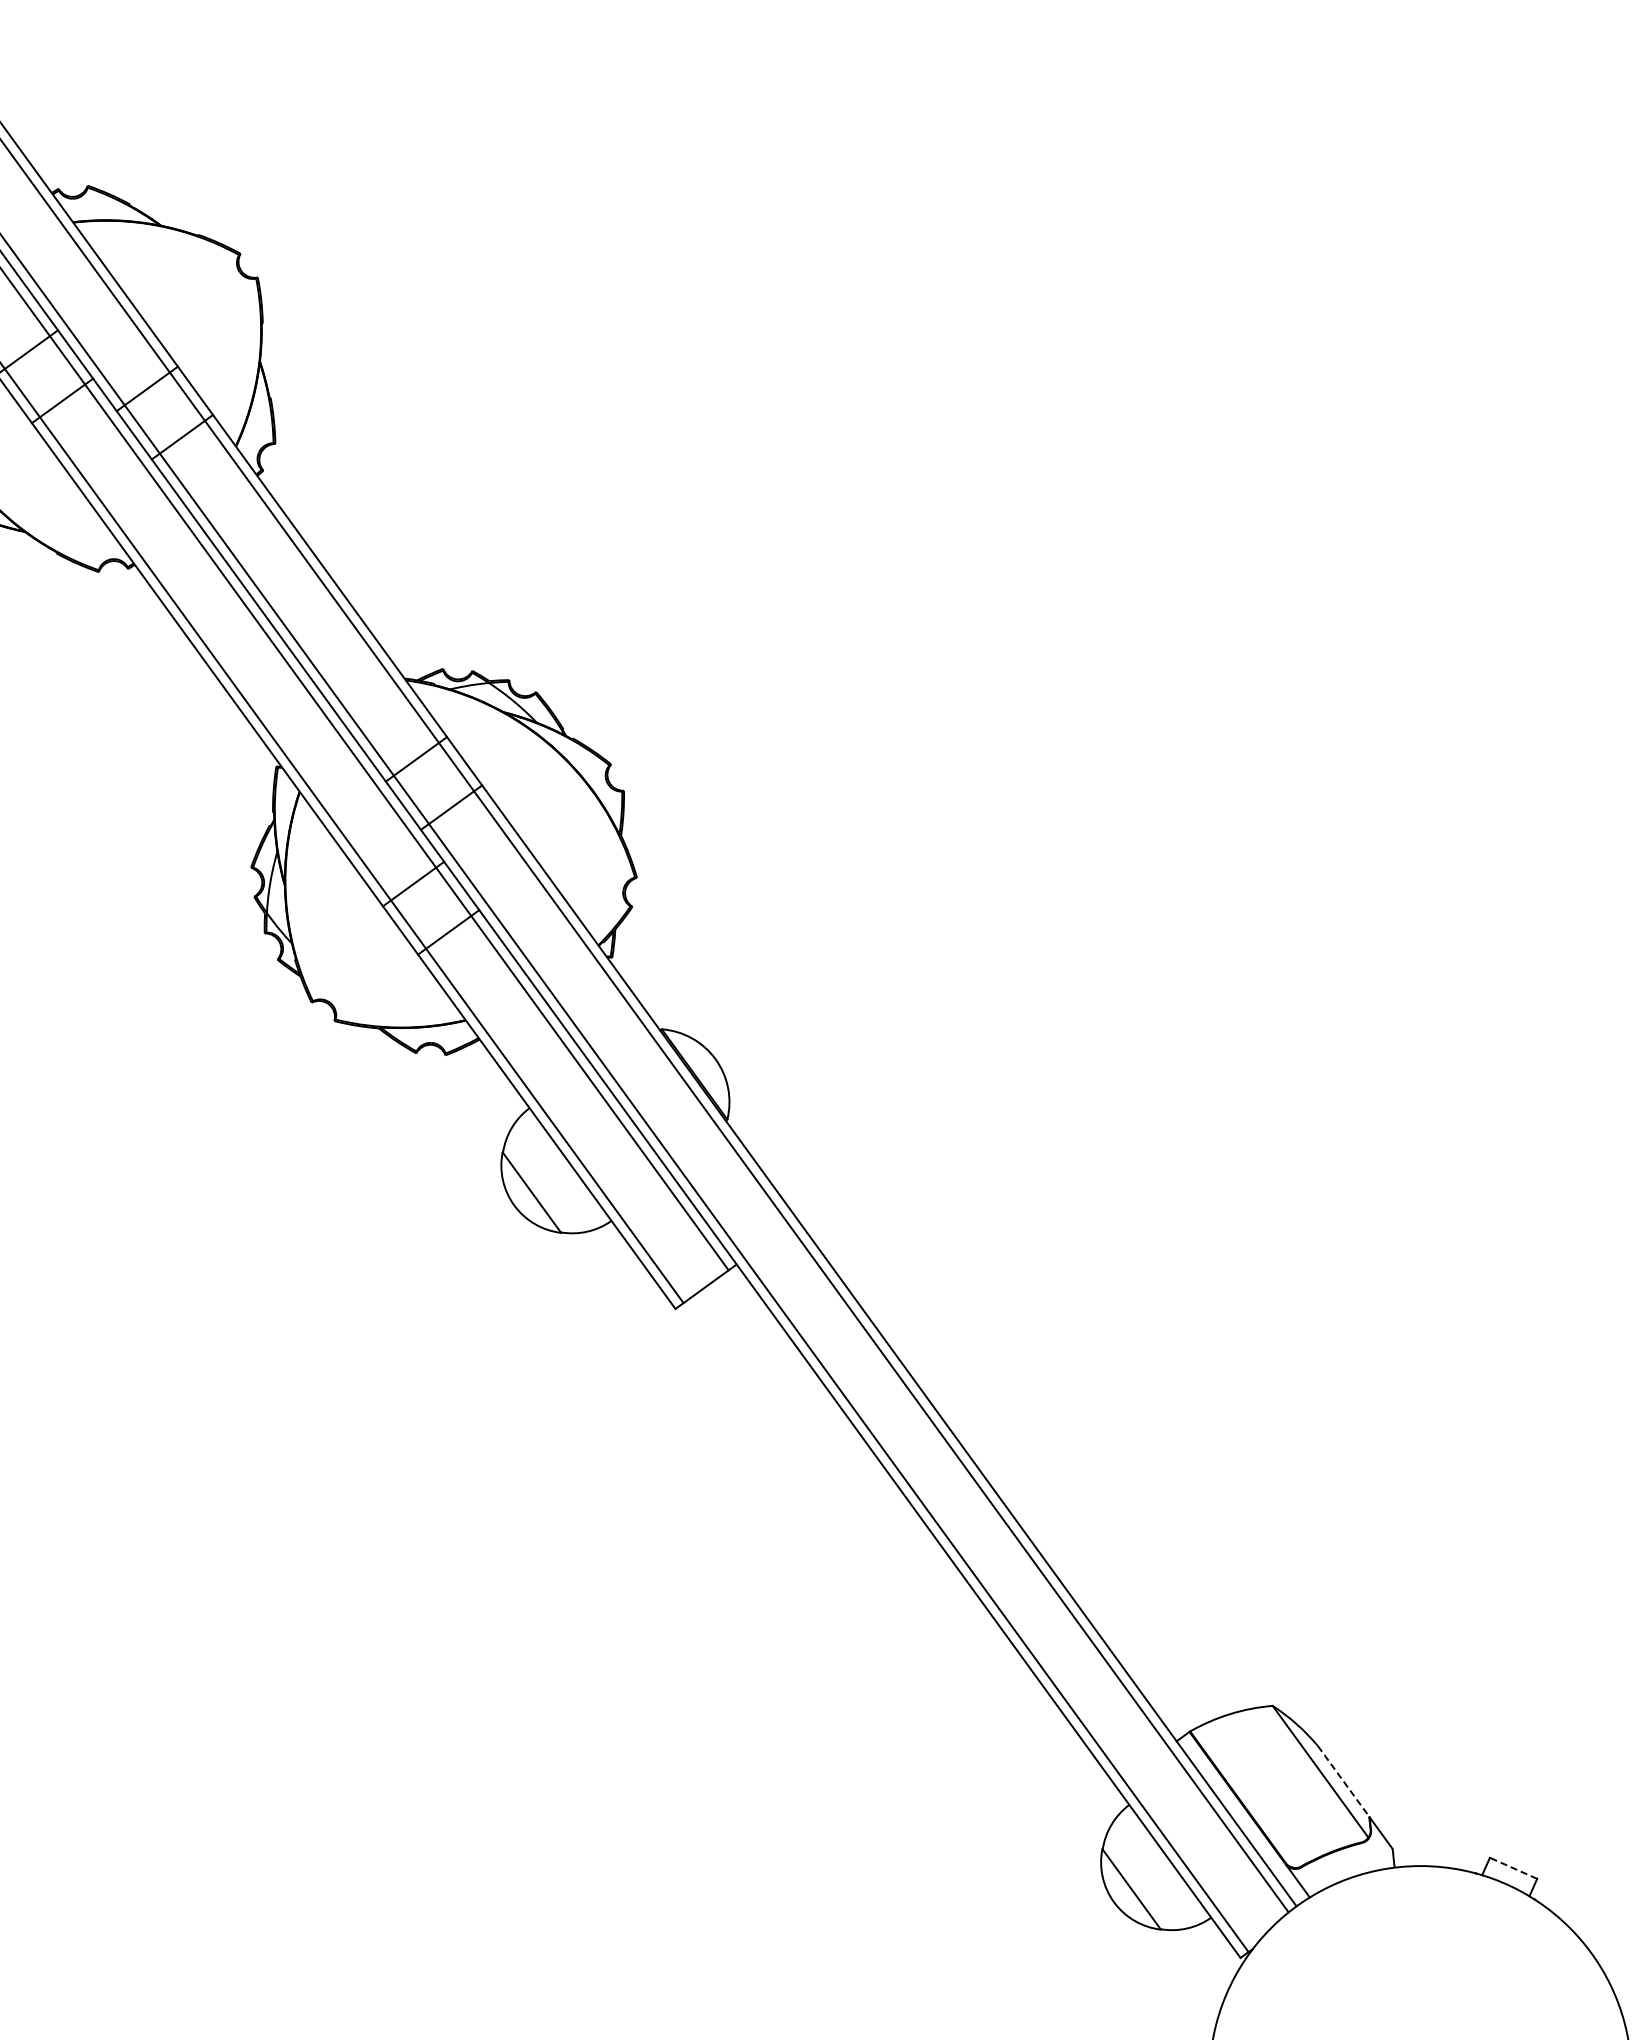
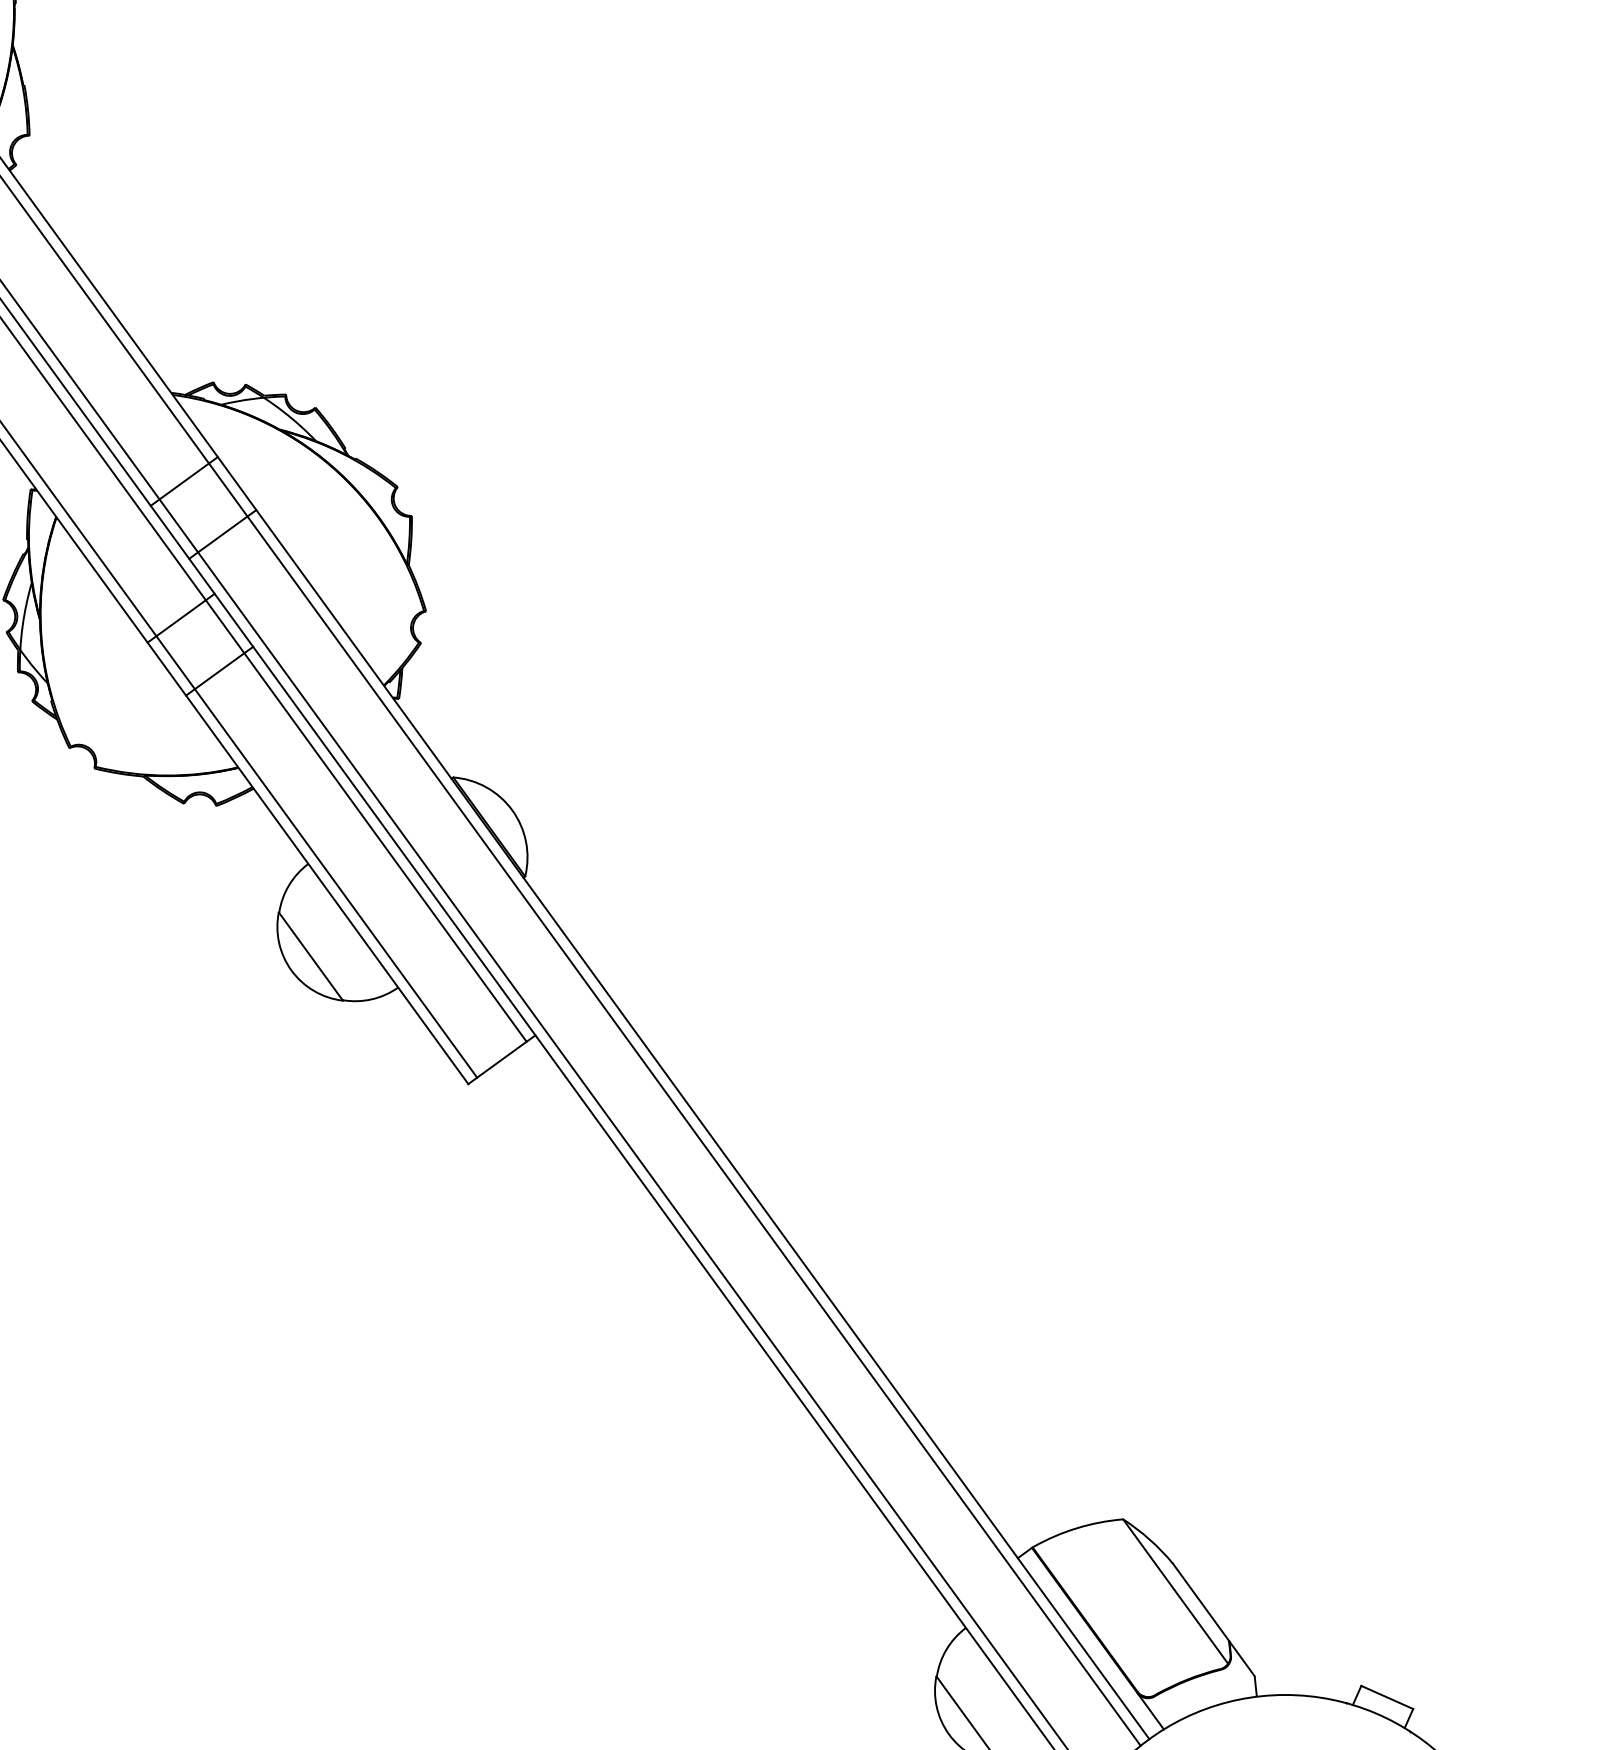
line: (1343, 1781) -> (1200, 1602), dashed -> solid
line: (1513, 1868) -> (1387, 1697), dashed -> solid

